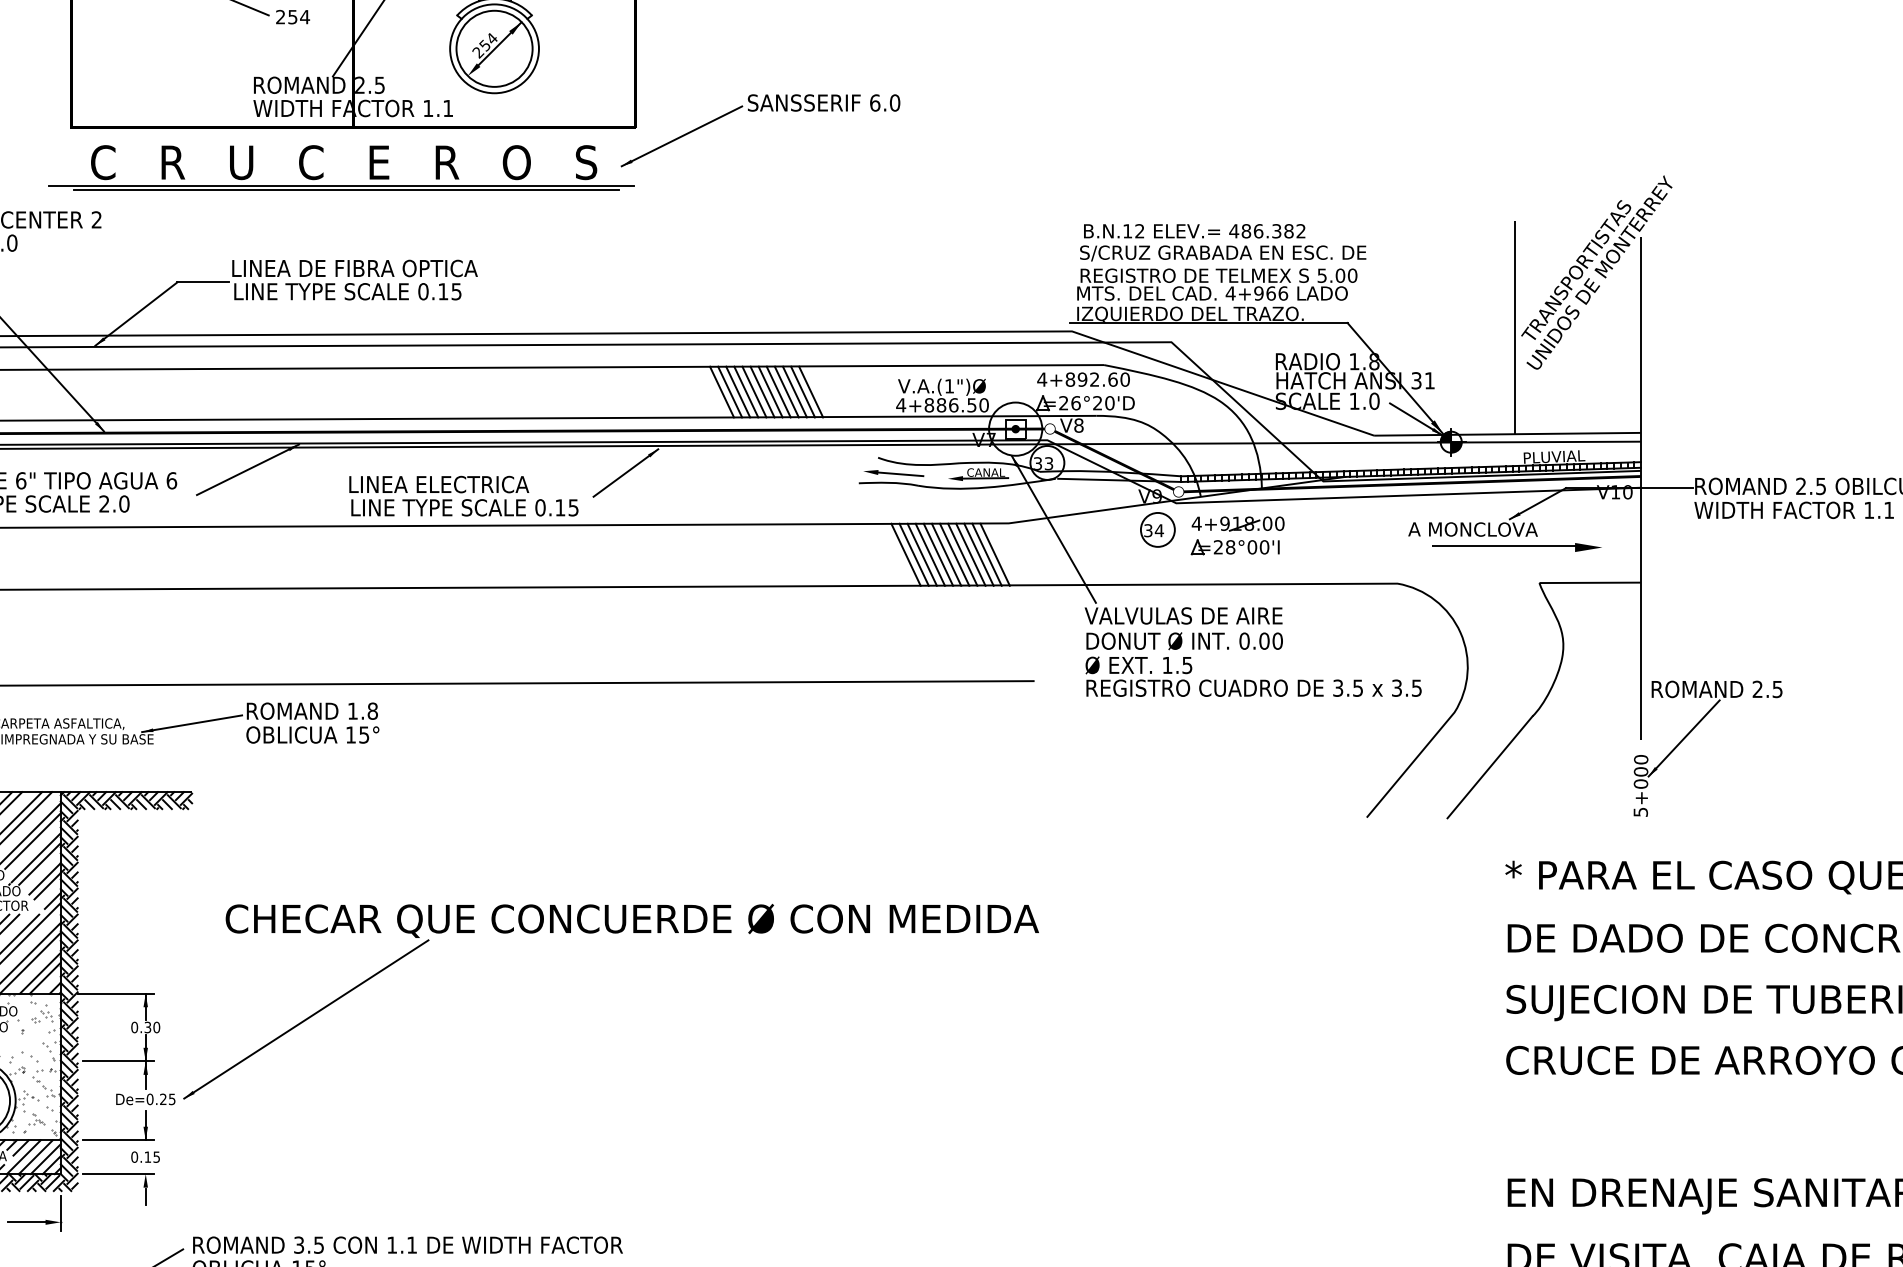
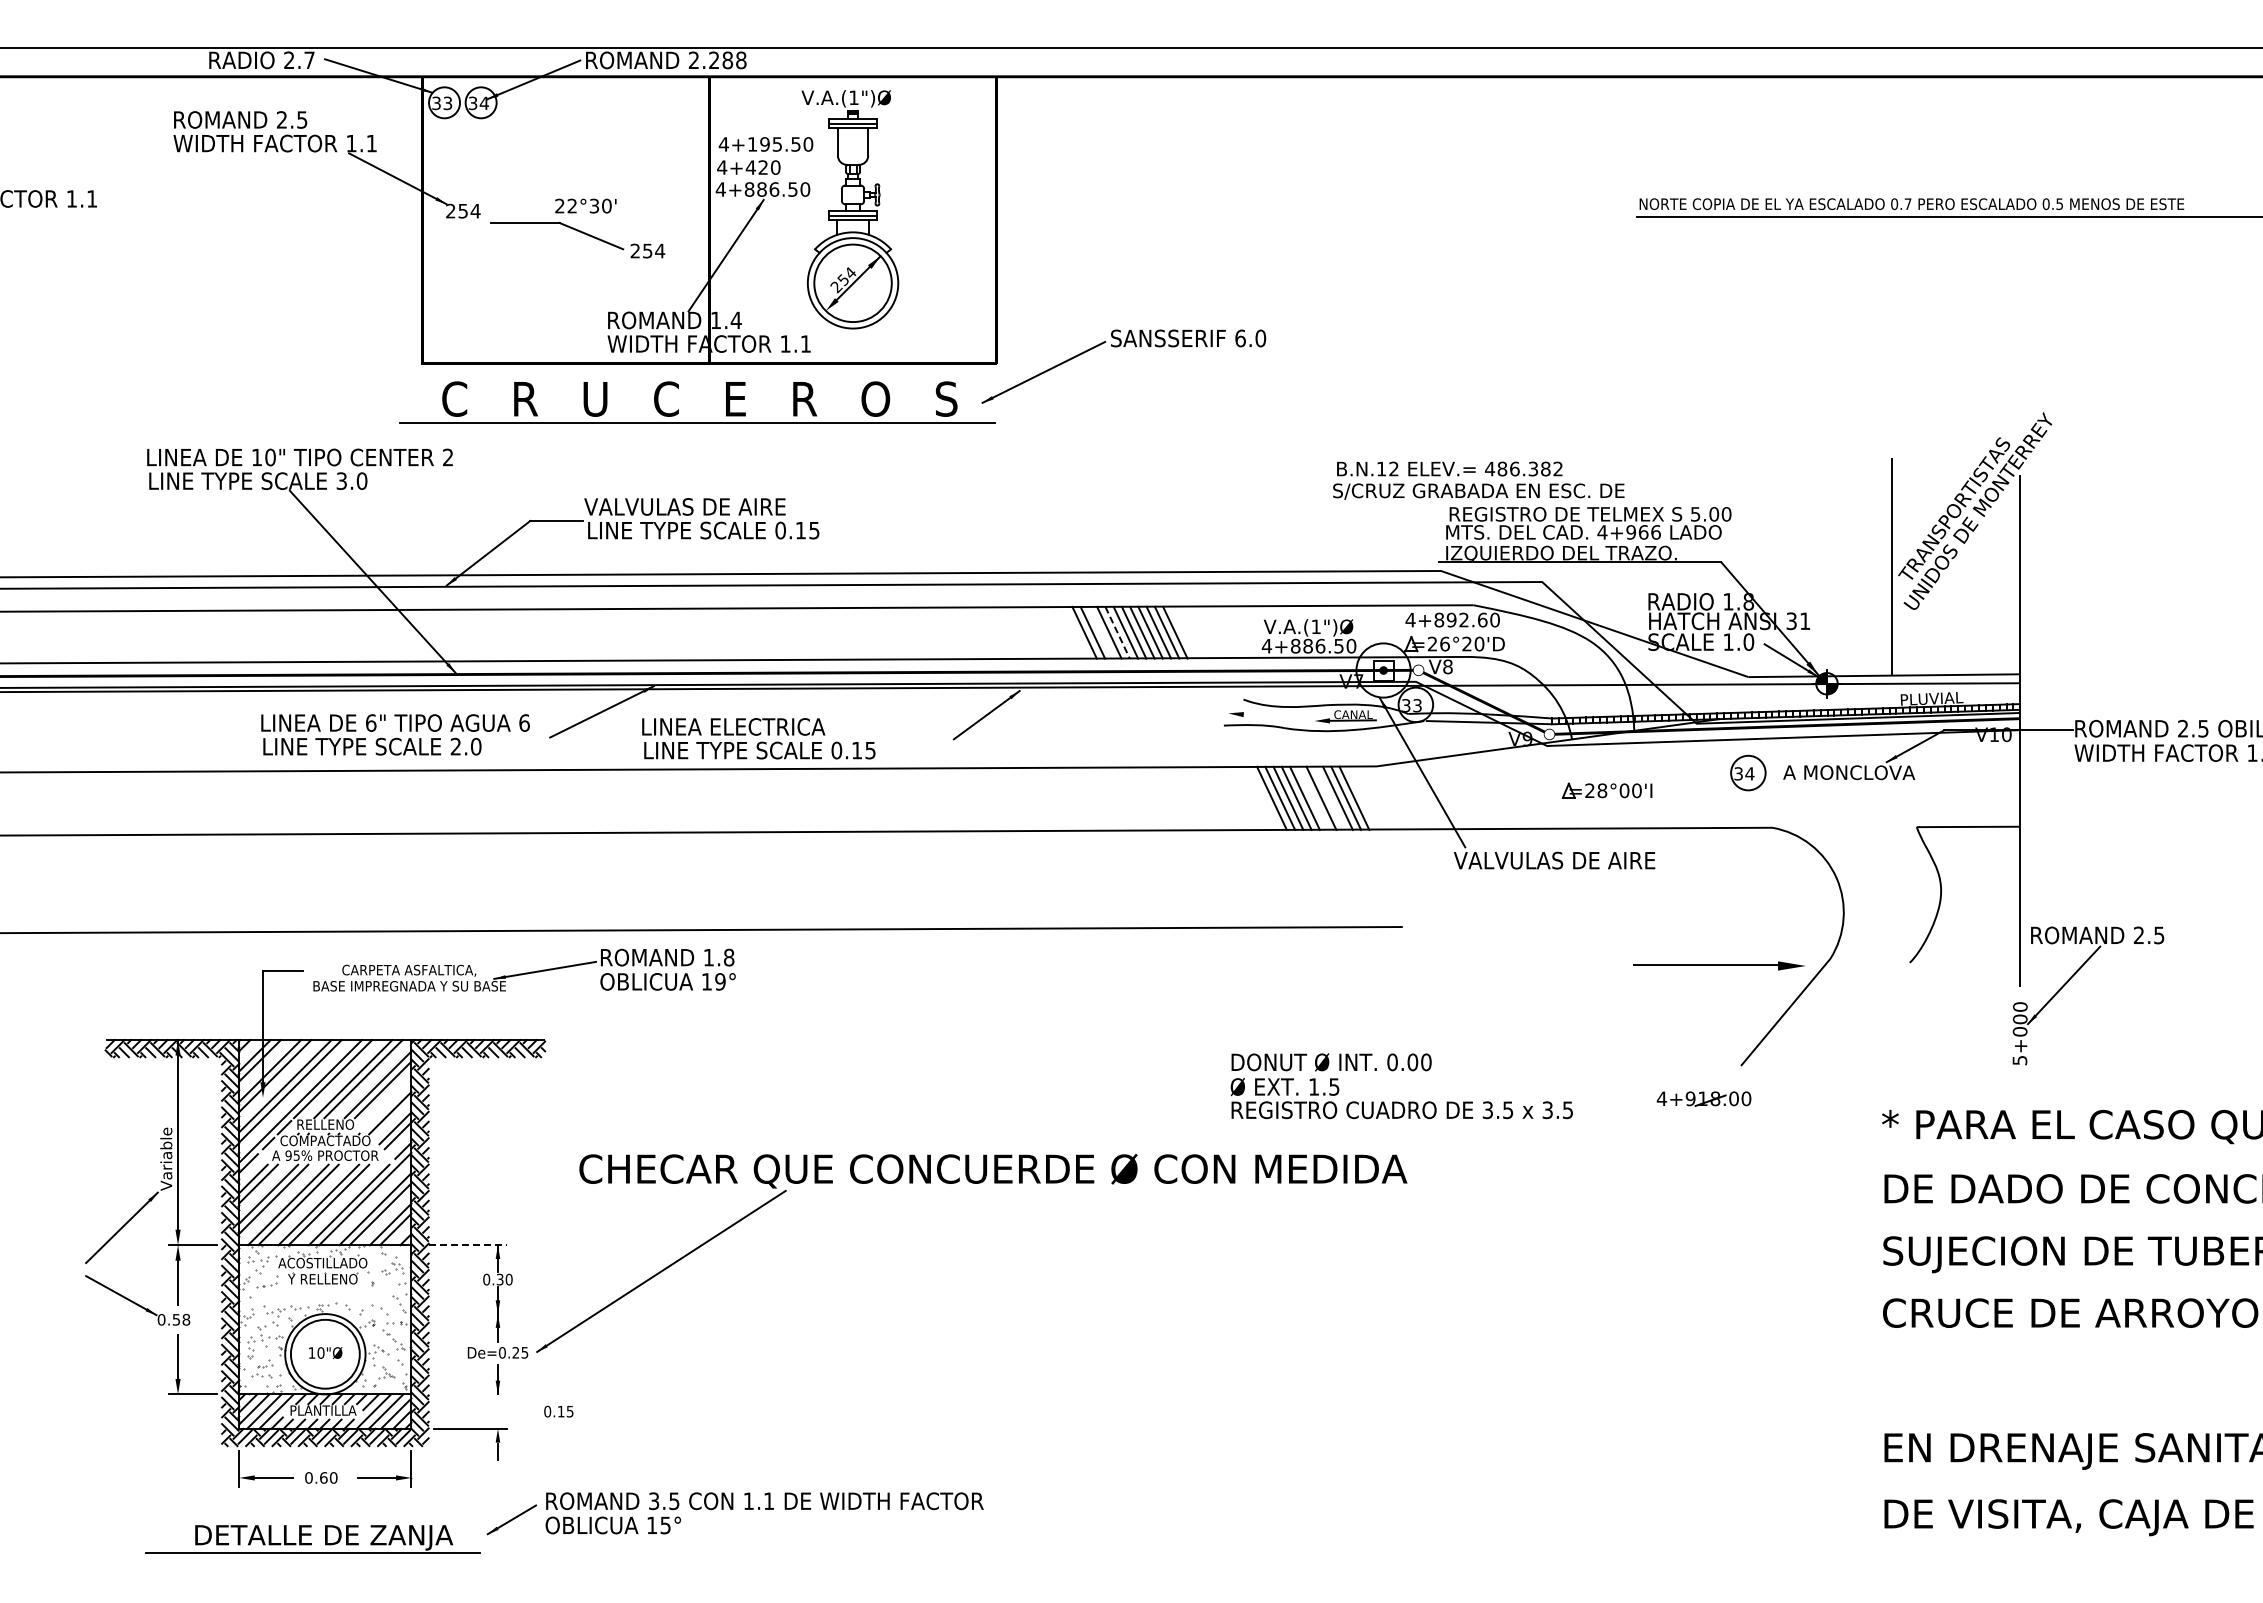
text: (370, 85) -> (726, 320), 2.5 -> 1.4
line: (345, 190) -> (701, 427), removed
text: (1222, 242) -> (1478, 480), moved
text: (353, 268) -> (709, 506), LINEA DE FIBRA OPTICA -> VALVULAS DE AIRE
line: (737, 391) -> (1100, 632), removed
line: (754, 391) -> (1117, 632), solid -> dashed
line: (900, 474) -> (1266, 716), removed
text: (463, 495) -> (758, 738), moved
part: (1237, 523) -> (1703, 1098), moved
part: (1158, 529) -> (1748, 772), moved
part: (1516, 547) -> (1718, 965), moved
line: (946, 553) -> (1313, 797), removed
line: (962, 553) -> (1329, 797), removed
line: (994, 553) -> (1362, 797), removed
text: (1253, 664) -> (1401, 1086), moved
text: (364, 734) -> (720, 981), 15° -> 19°
line: (1490, 767) -> (1866, 1014), removed
line: (36, 857) -> (386, 1106), removed
line: (115, 993) -> (467, 1245), solid -> dashed
line: (117, 1061) -> (469, 1314), removed
line: (117, 1140) -> (469, 1394), removed
text: (145, 1157) -> (558, 1411), moved

